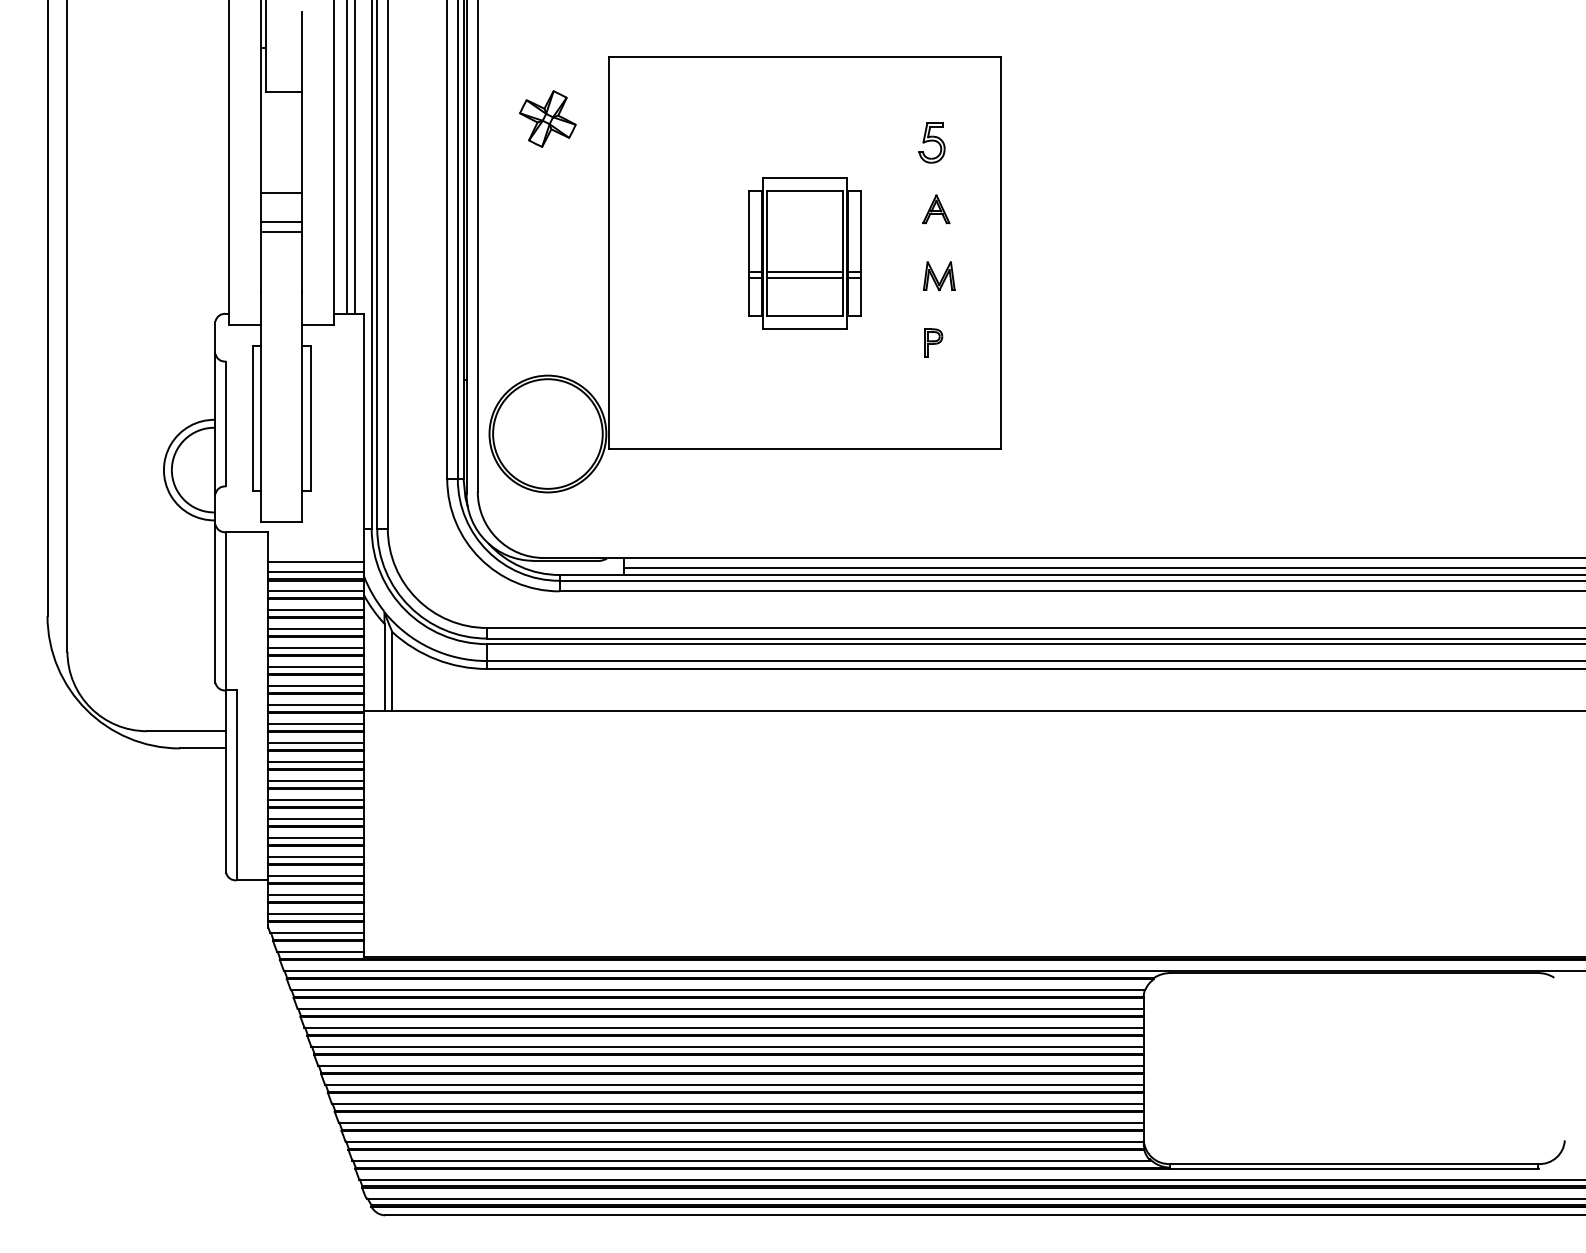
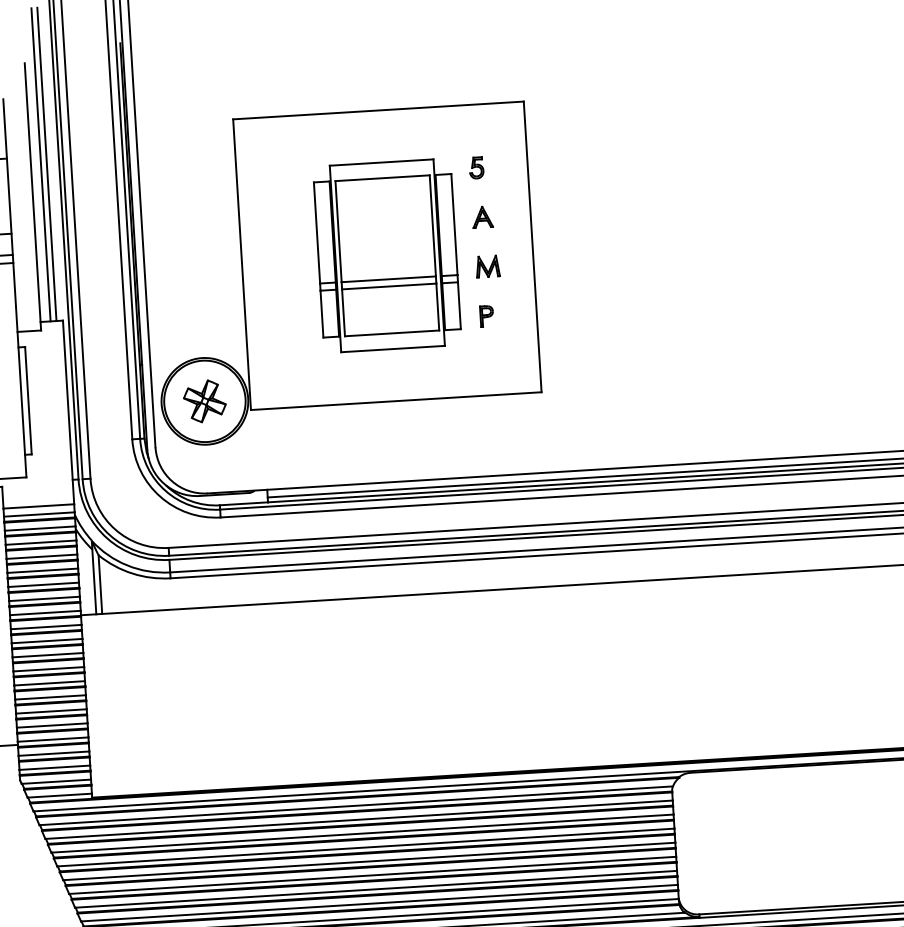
part: (547, 118) -> (204, 400), moved
part: (932, 142) -> (476, 167), size x0.71
part: (804, 253) -> (386, 255), size x1.67

